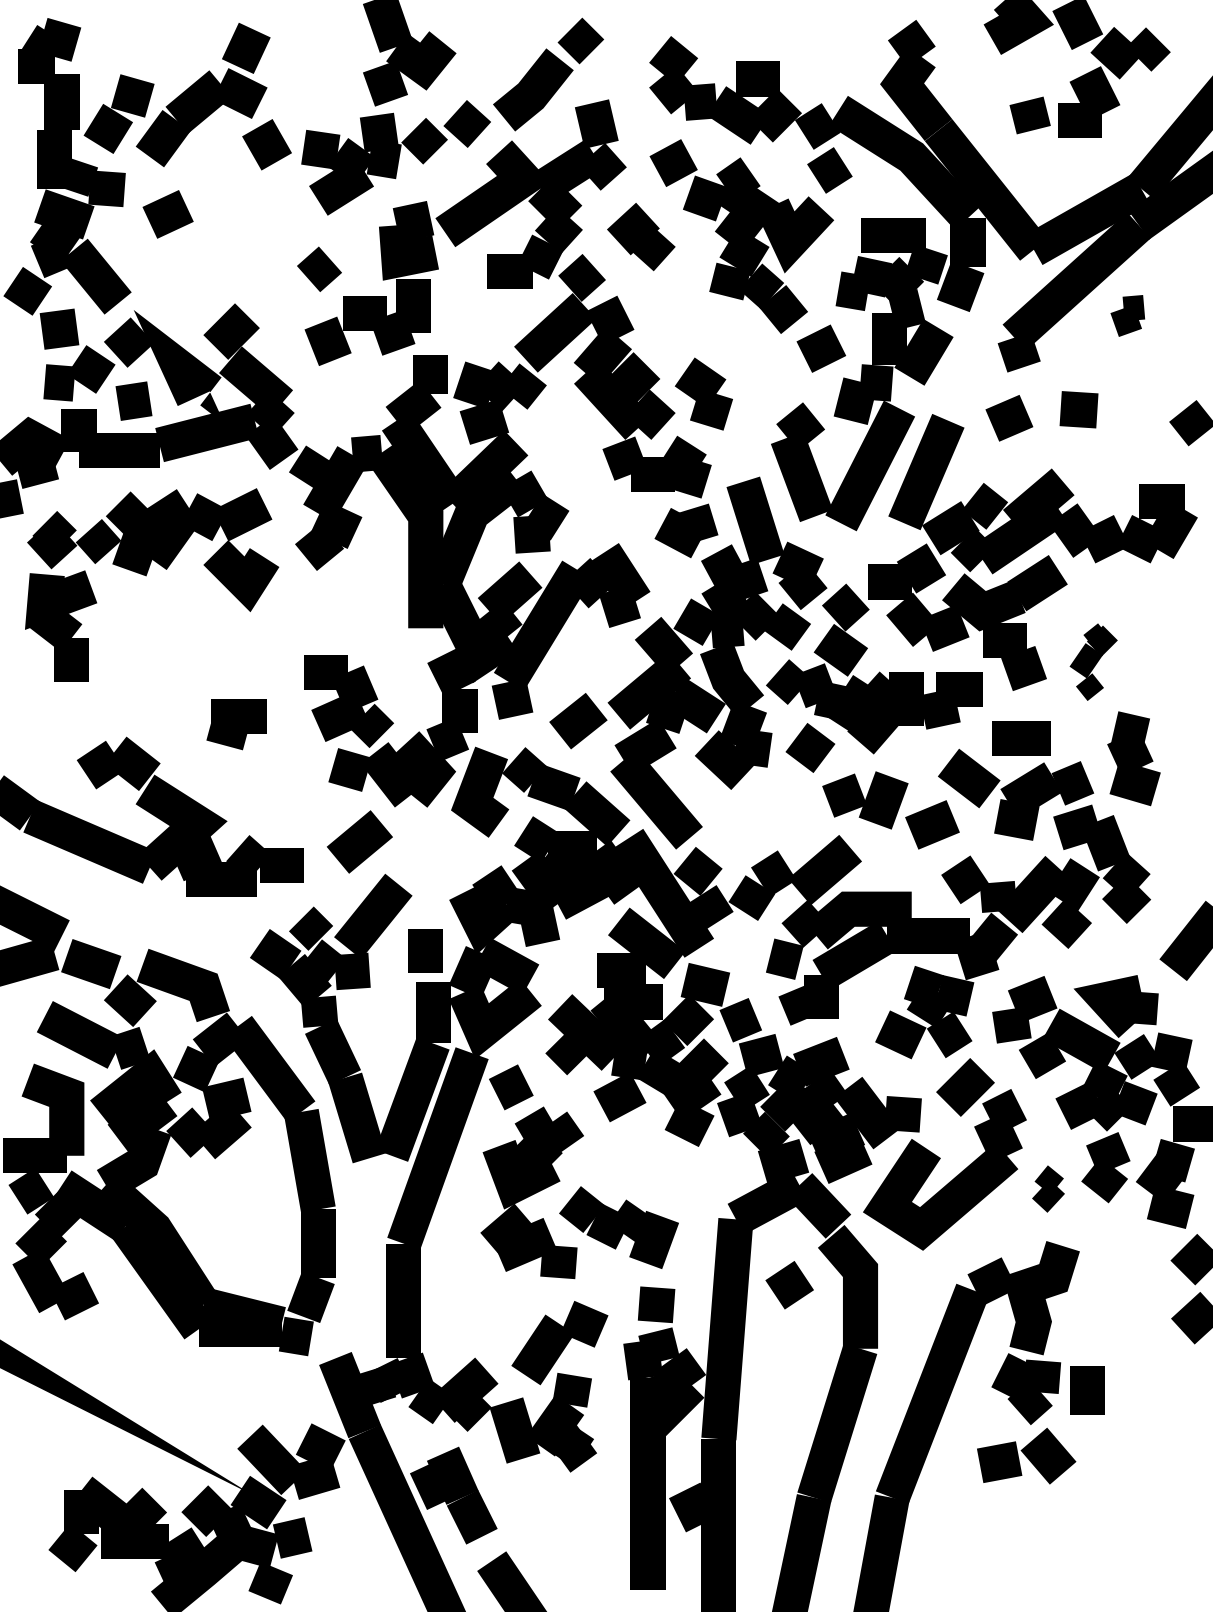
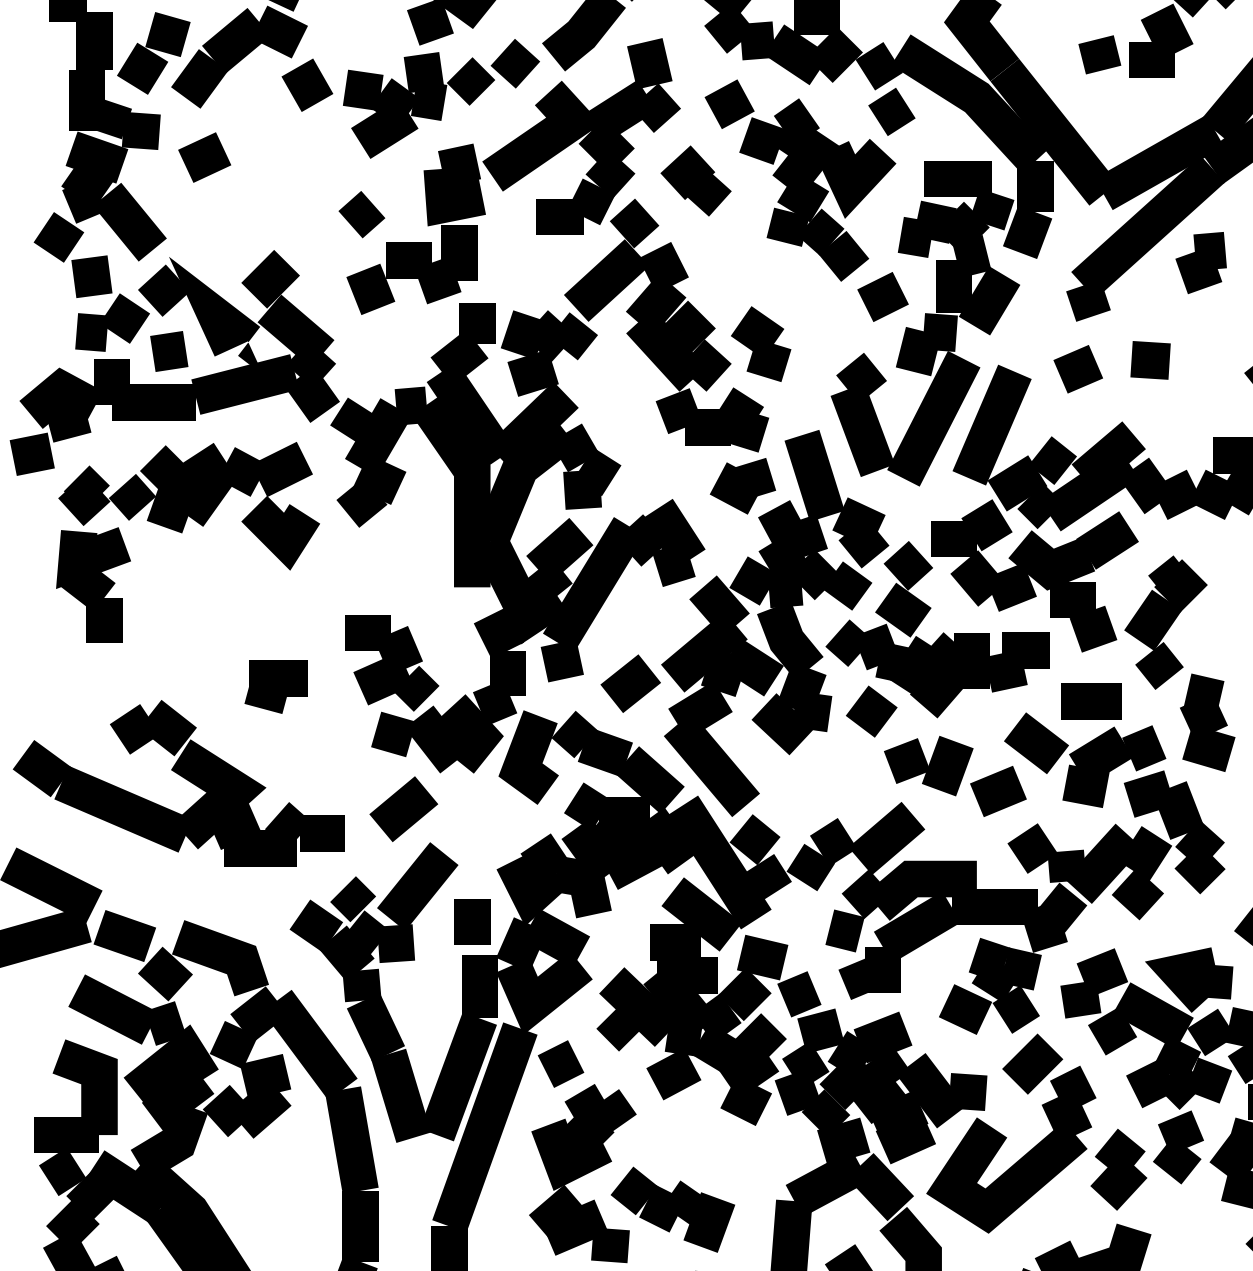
part: (1127, 315) -> (1200, 262), size x1.43
part: (1093, 661) -> (1165, 621), size x1.67
part: (1048, 1188) -> (1118, 1169), size x1.67

